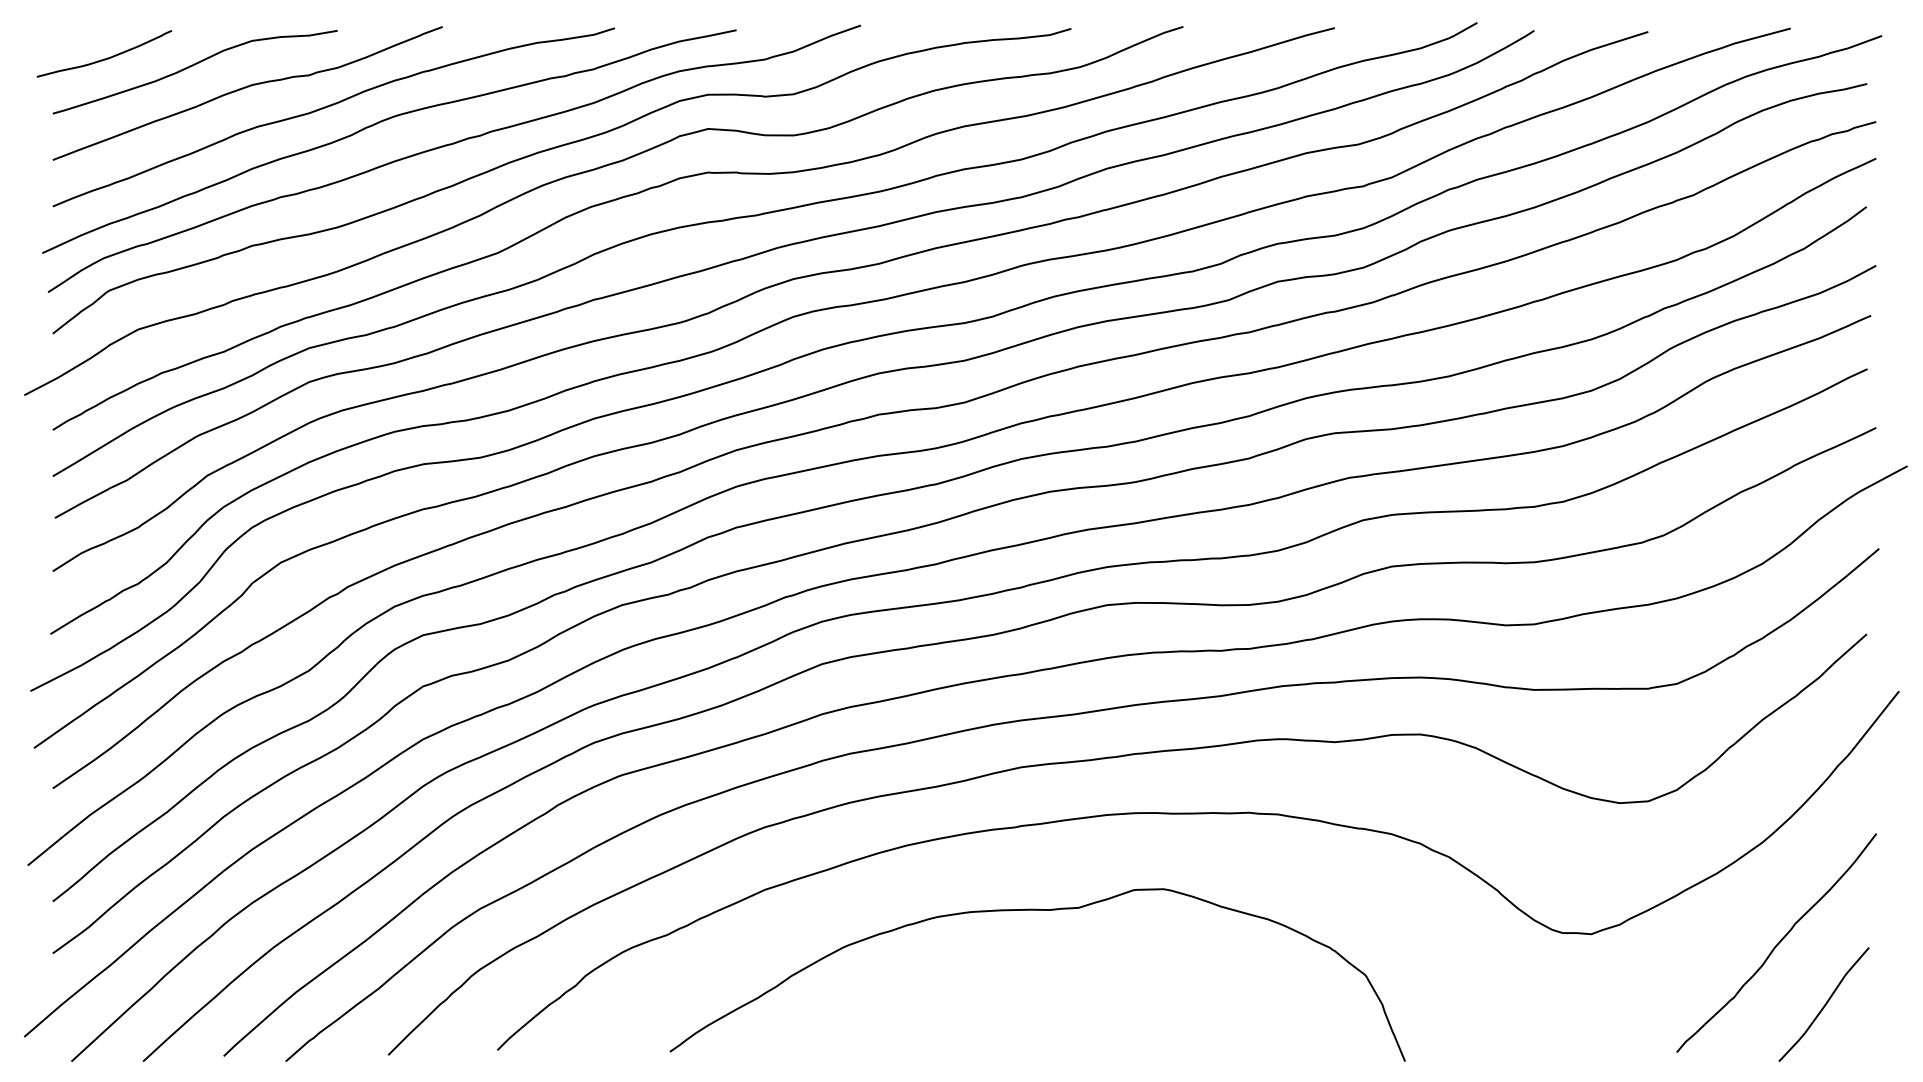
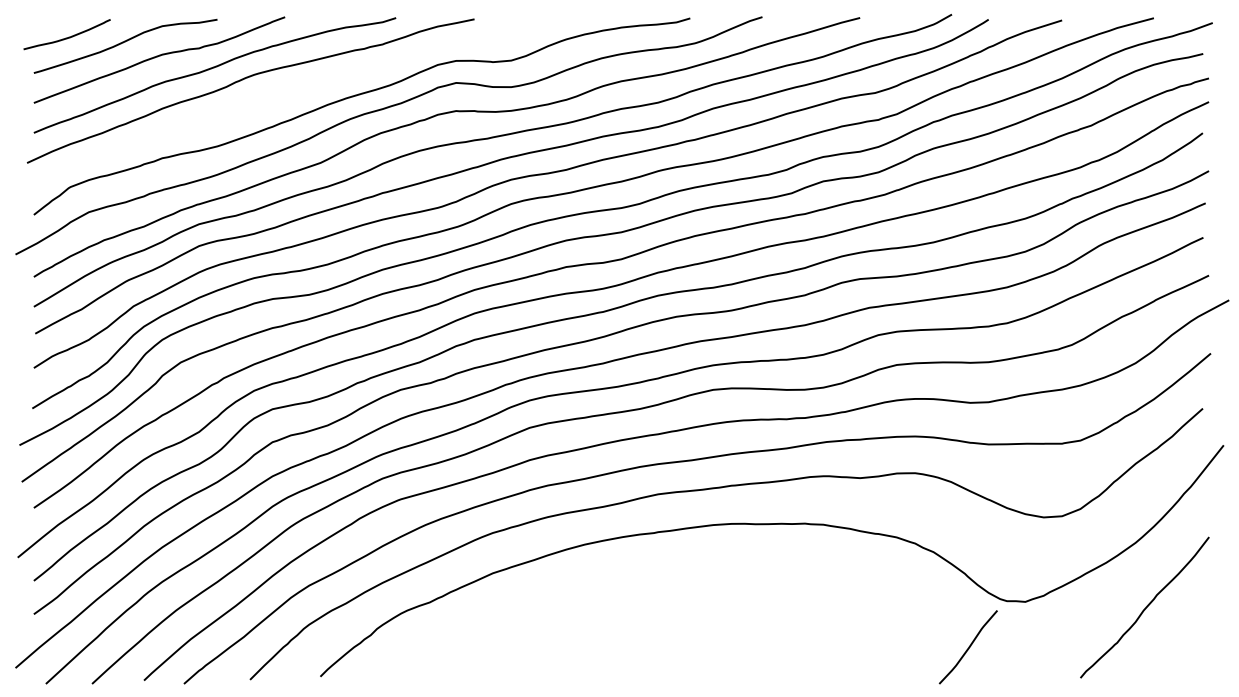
curve: (454, 145) -> (292, 93), removed
curve: (1037, 911) -> (668, 587), removed
curve: (1824, 1004) -> (968, 647), moved

